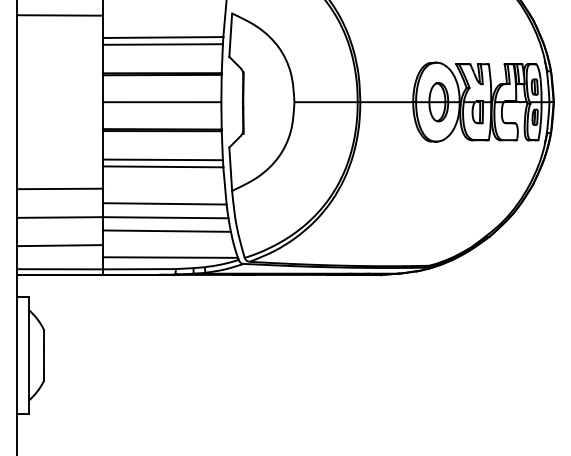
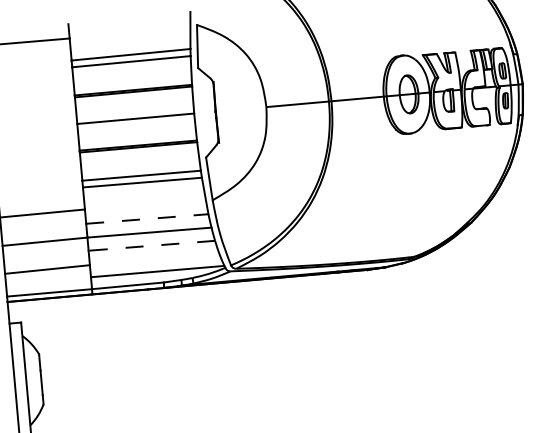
line: (164, 203) -> (146, 218), solid -> dashed
line: (167, 231) -> (152, 246), solid -> dashed

